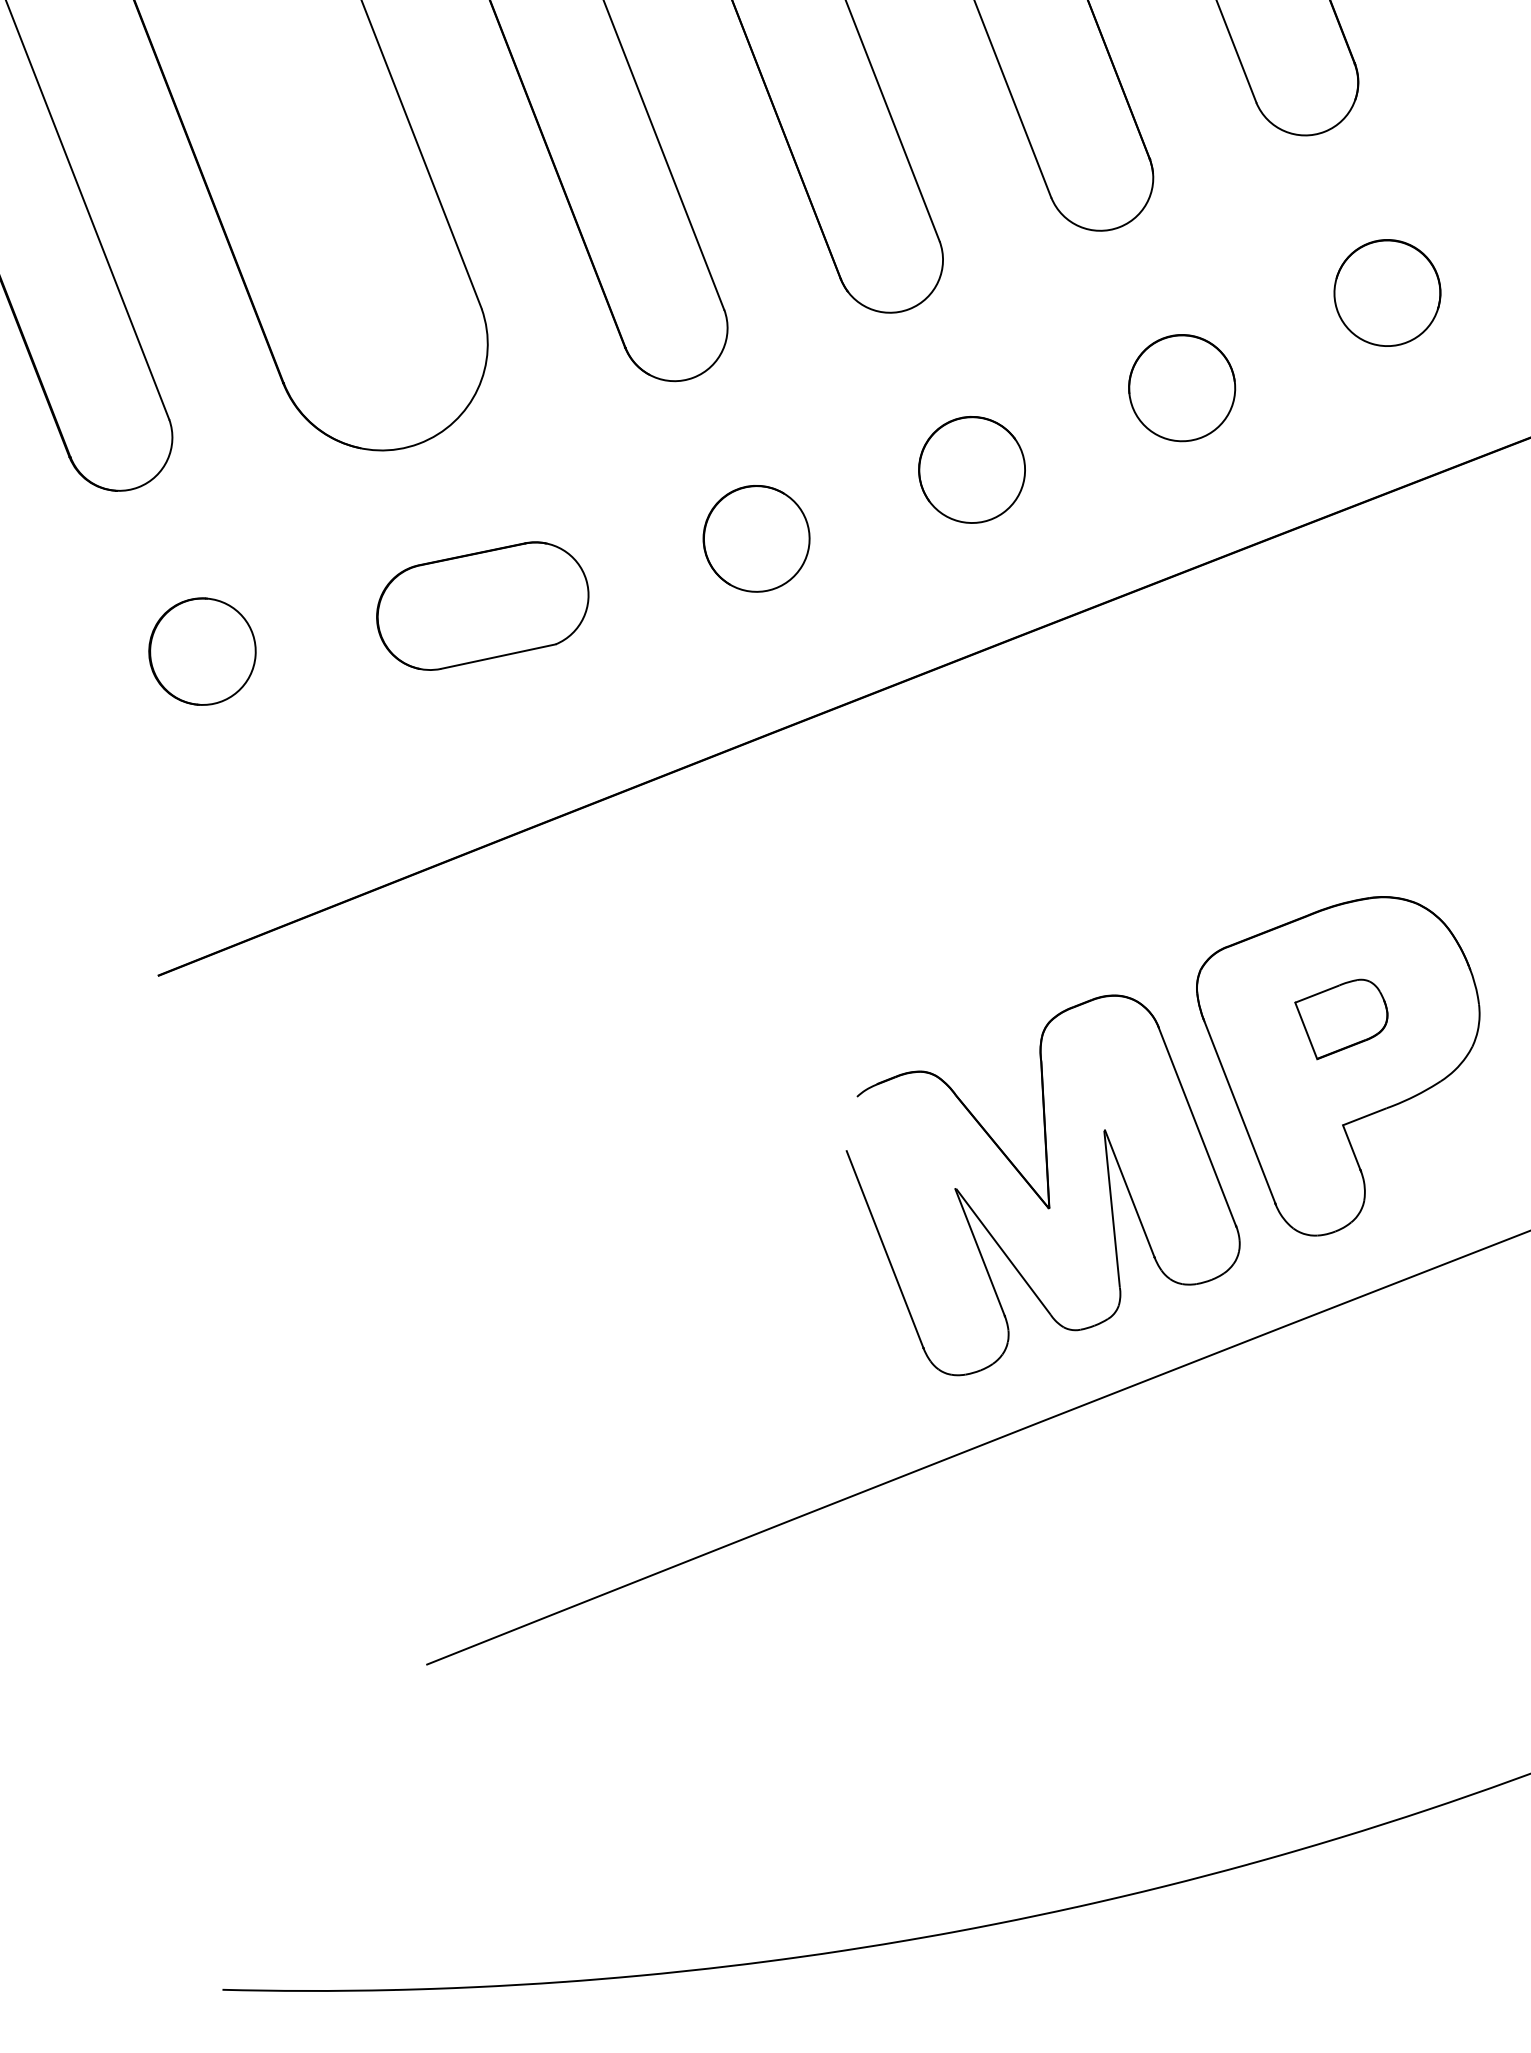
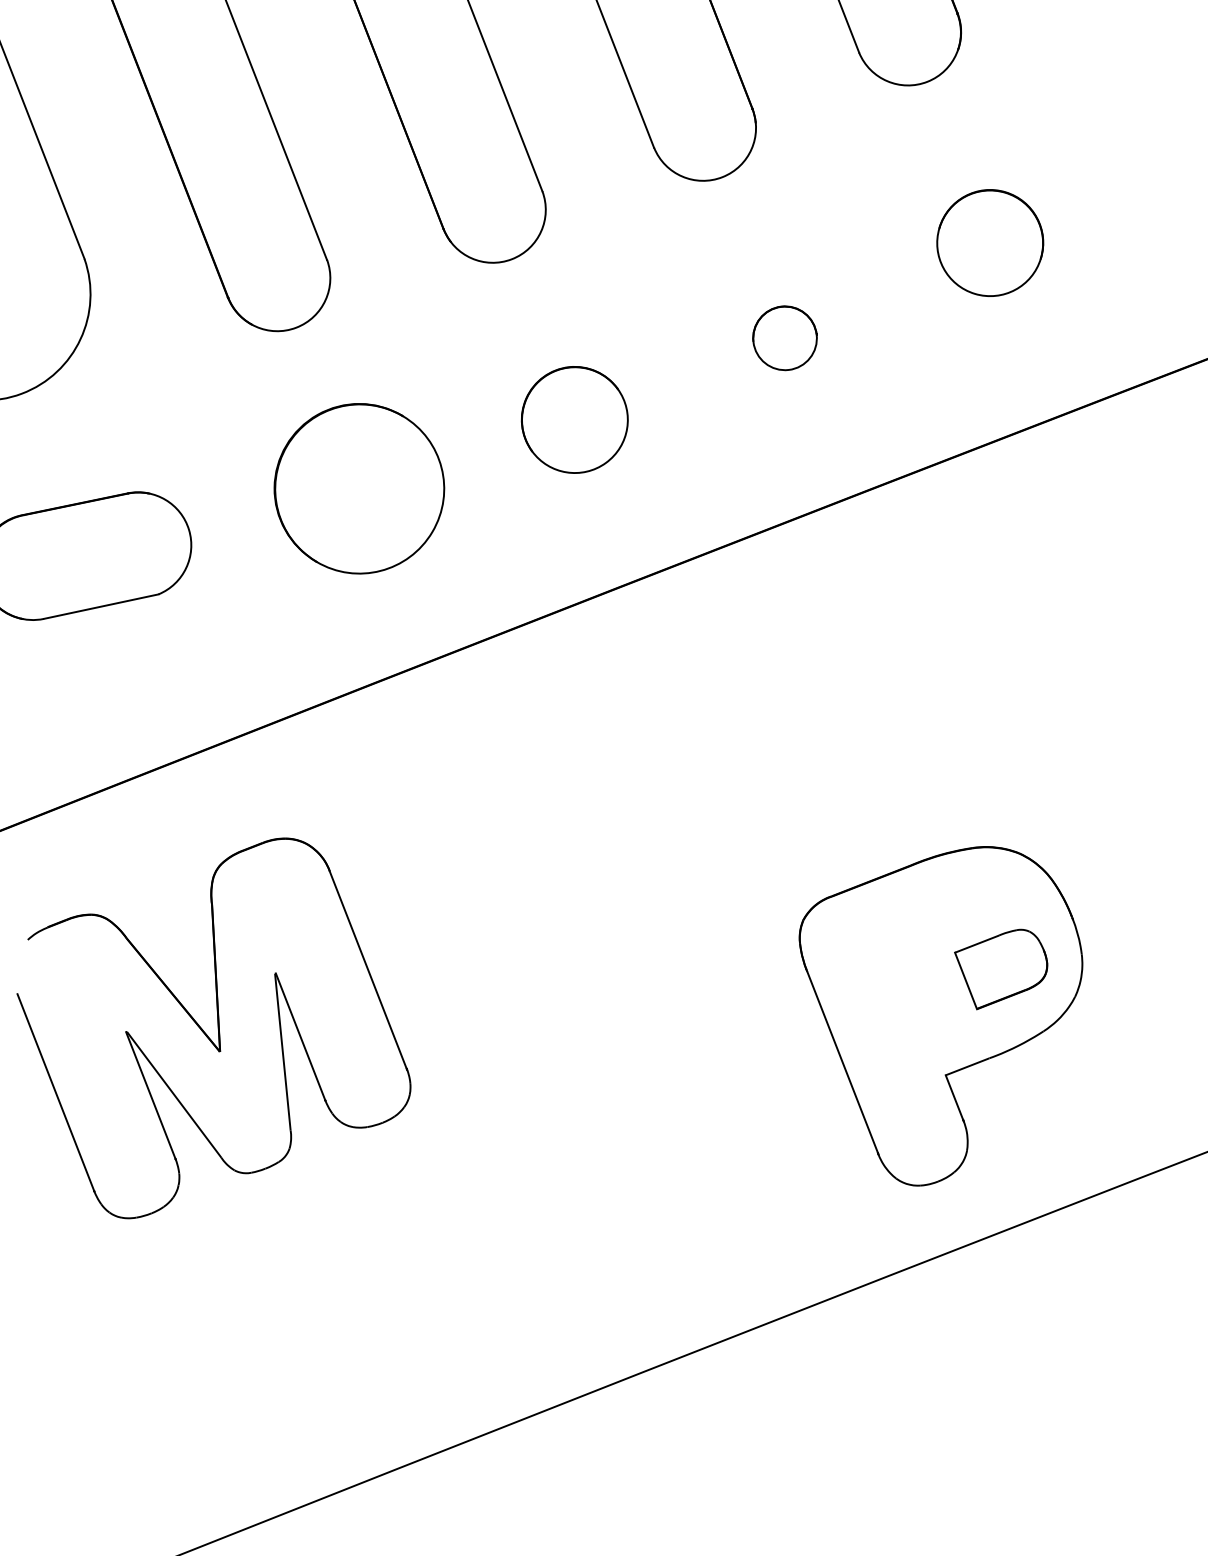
part: (1182, 388) -> (785, 338), size x0.6
part: (756, 538) -> (359, 488), size x1.6
part: (1341, 1019) -> (1001, 969), moved
part: (1042, 1185) -> (213, 1028), moved

